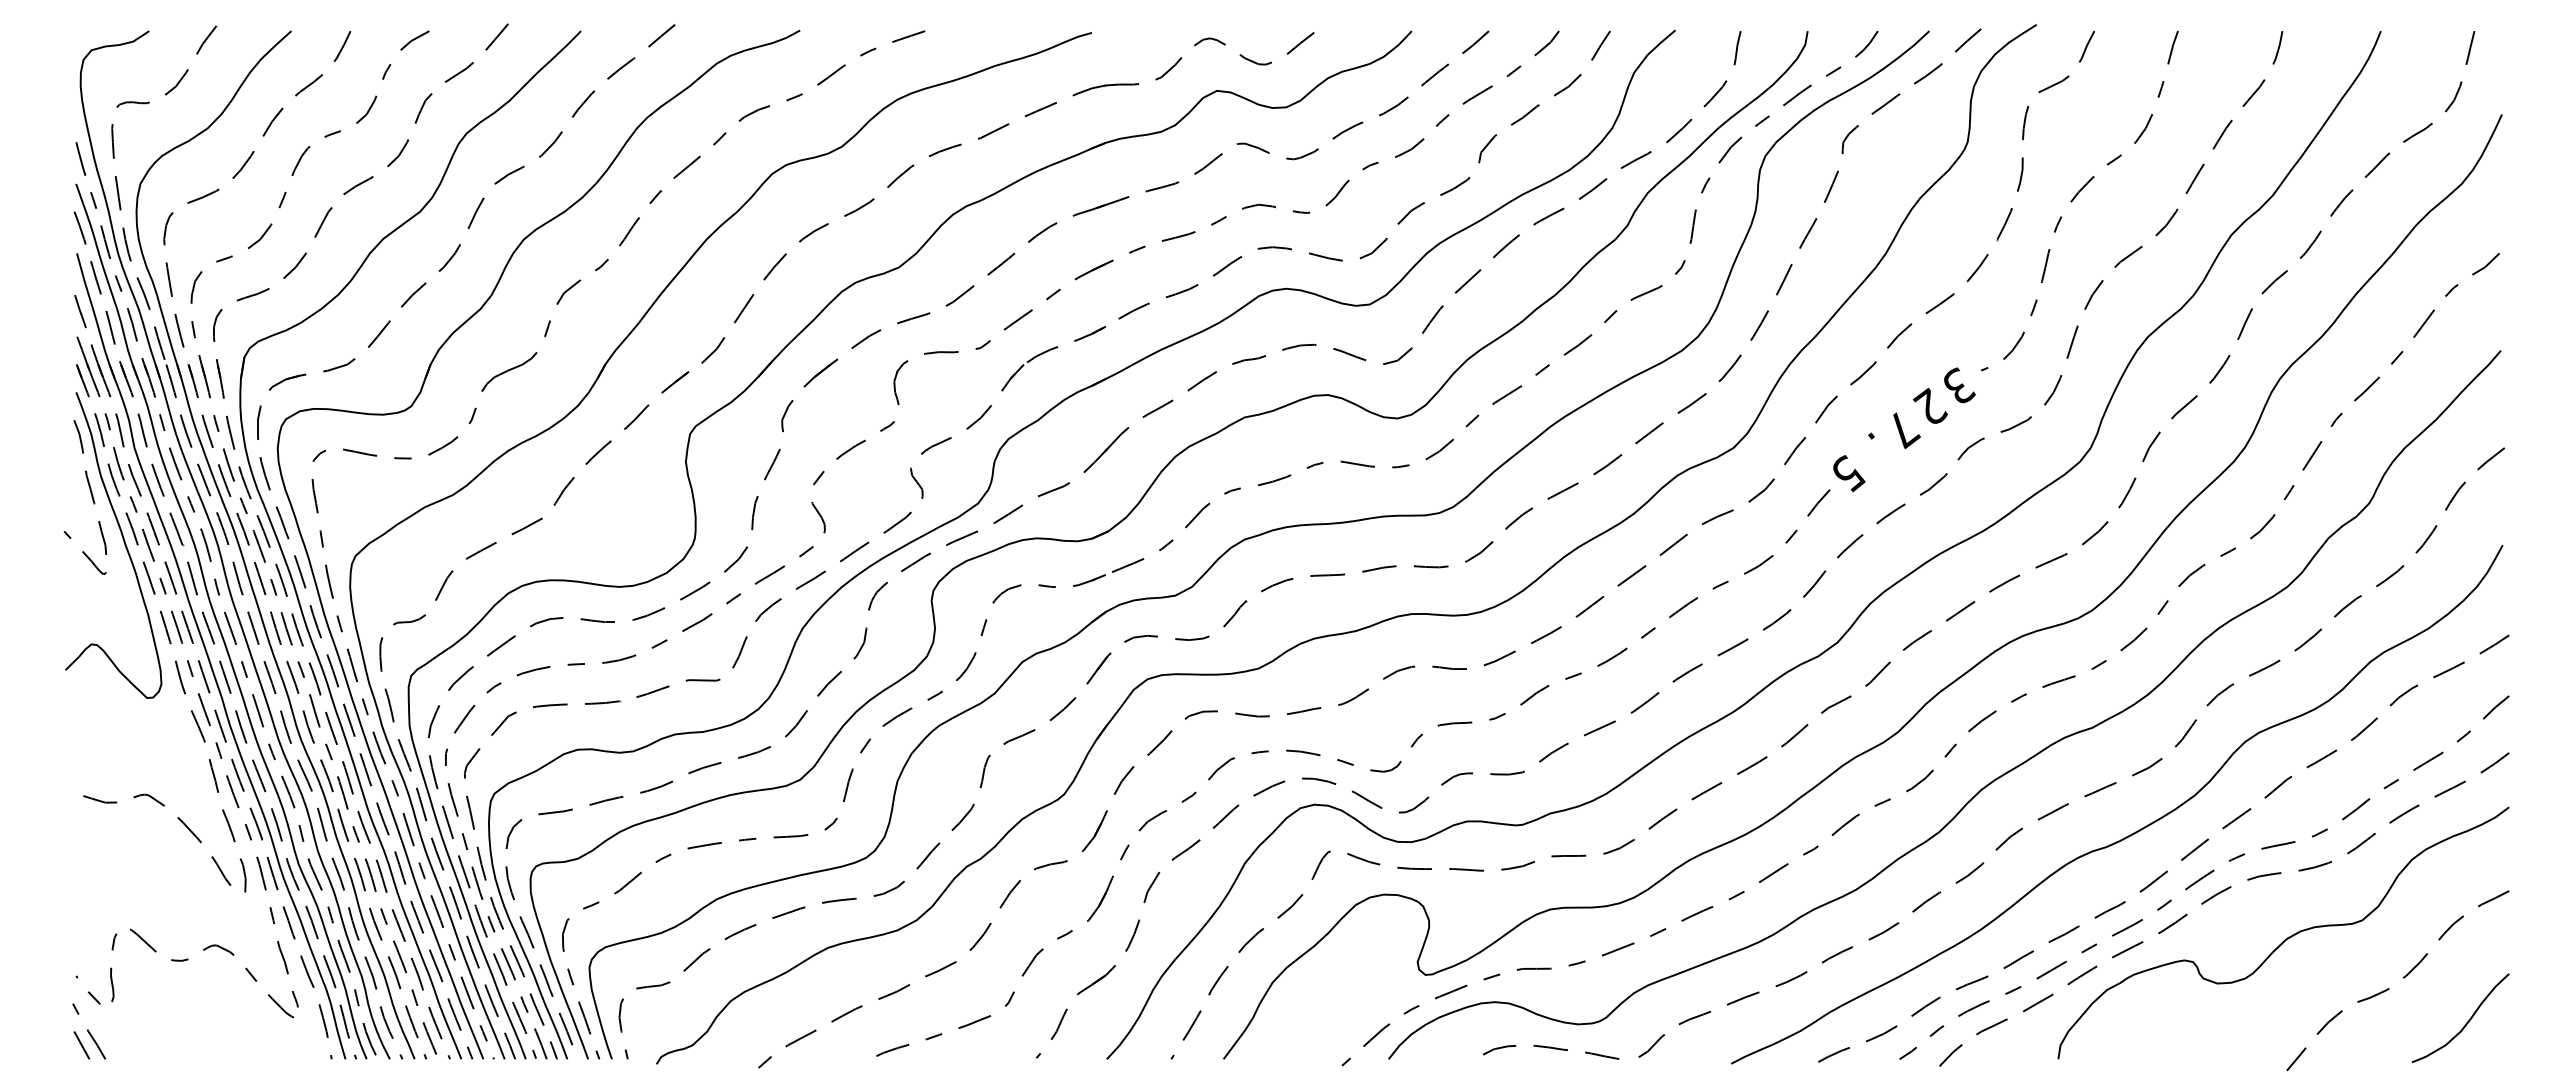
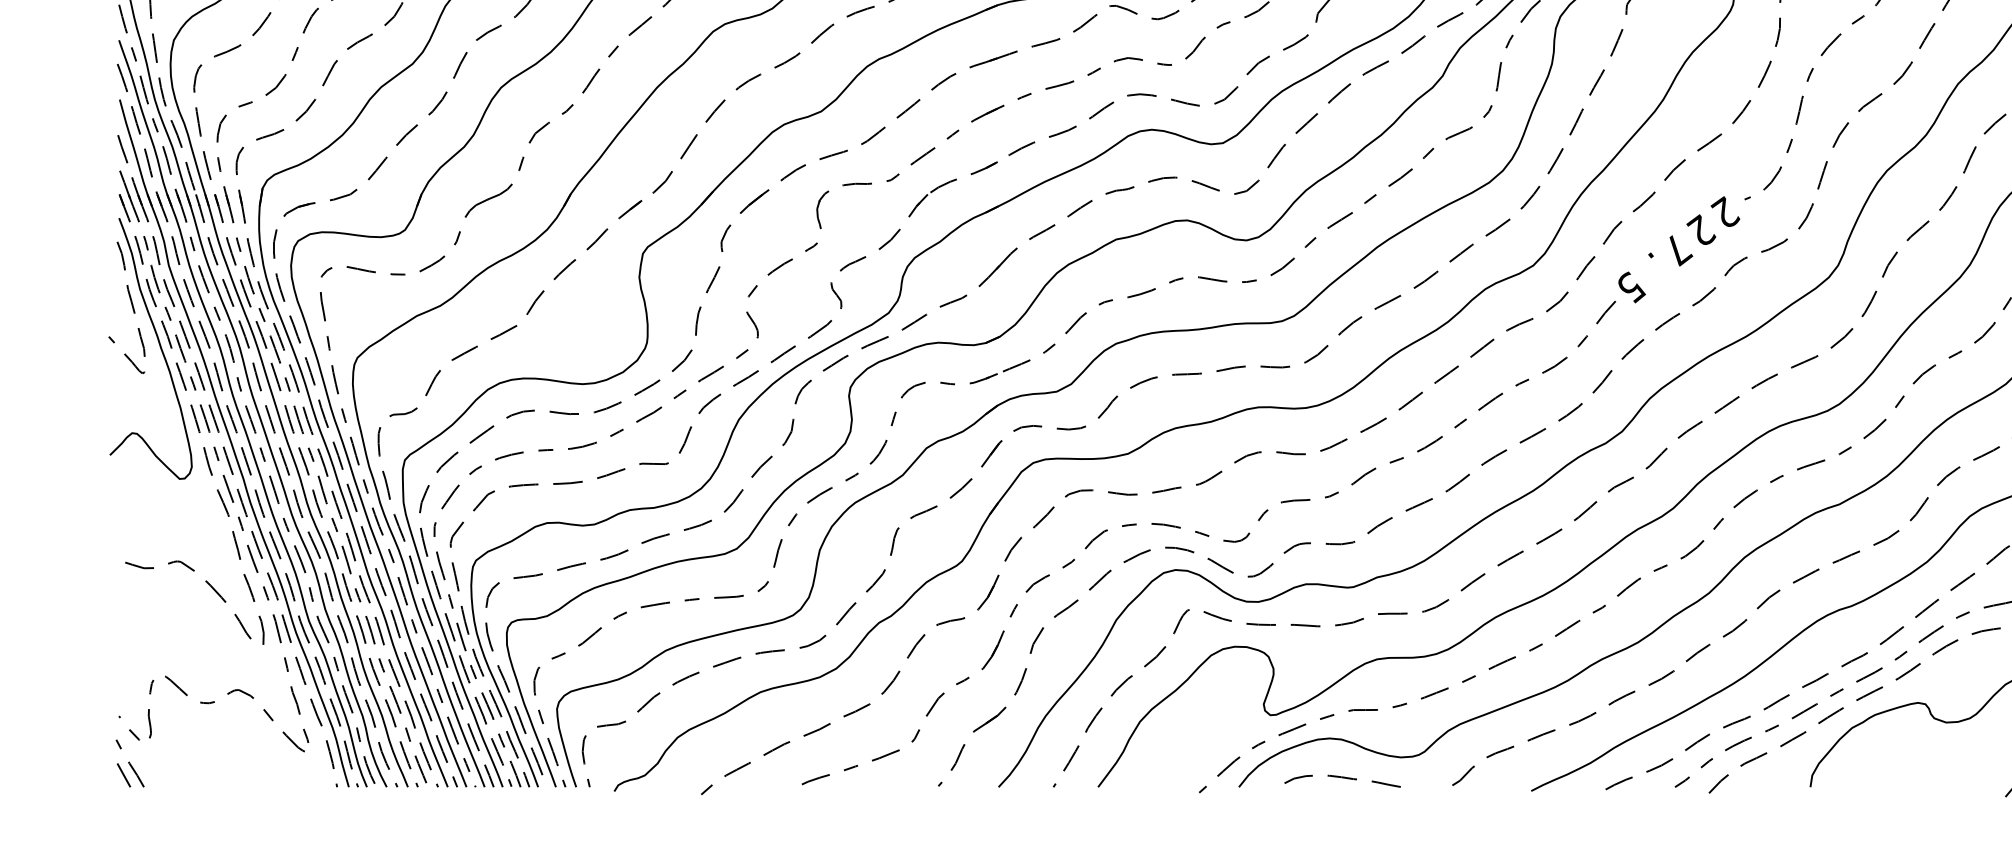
text: (1958, 384) -> (1725, 211), 3 -> 2
curve: (1553, 1049) -> (1344, 778), moved

